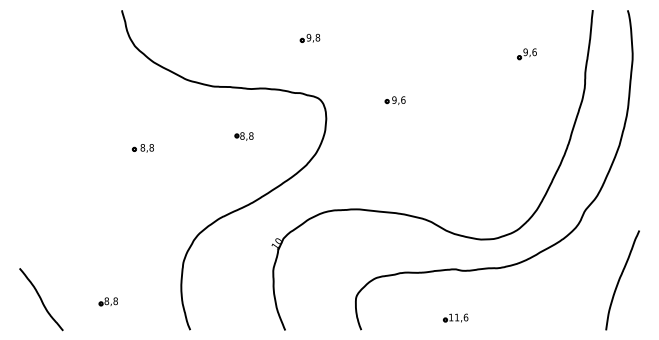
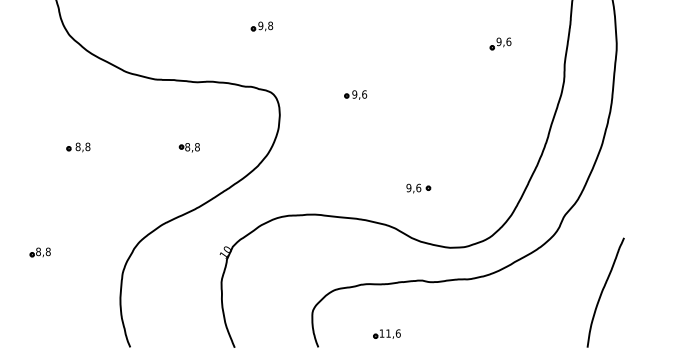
part: (243, 136) -> (188, 147), moved
part: (452, 185) -> (418, 188), added
part: (107, 301) -> (39, 252), moved
part: (455, 317) -> (386, 333), moved

